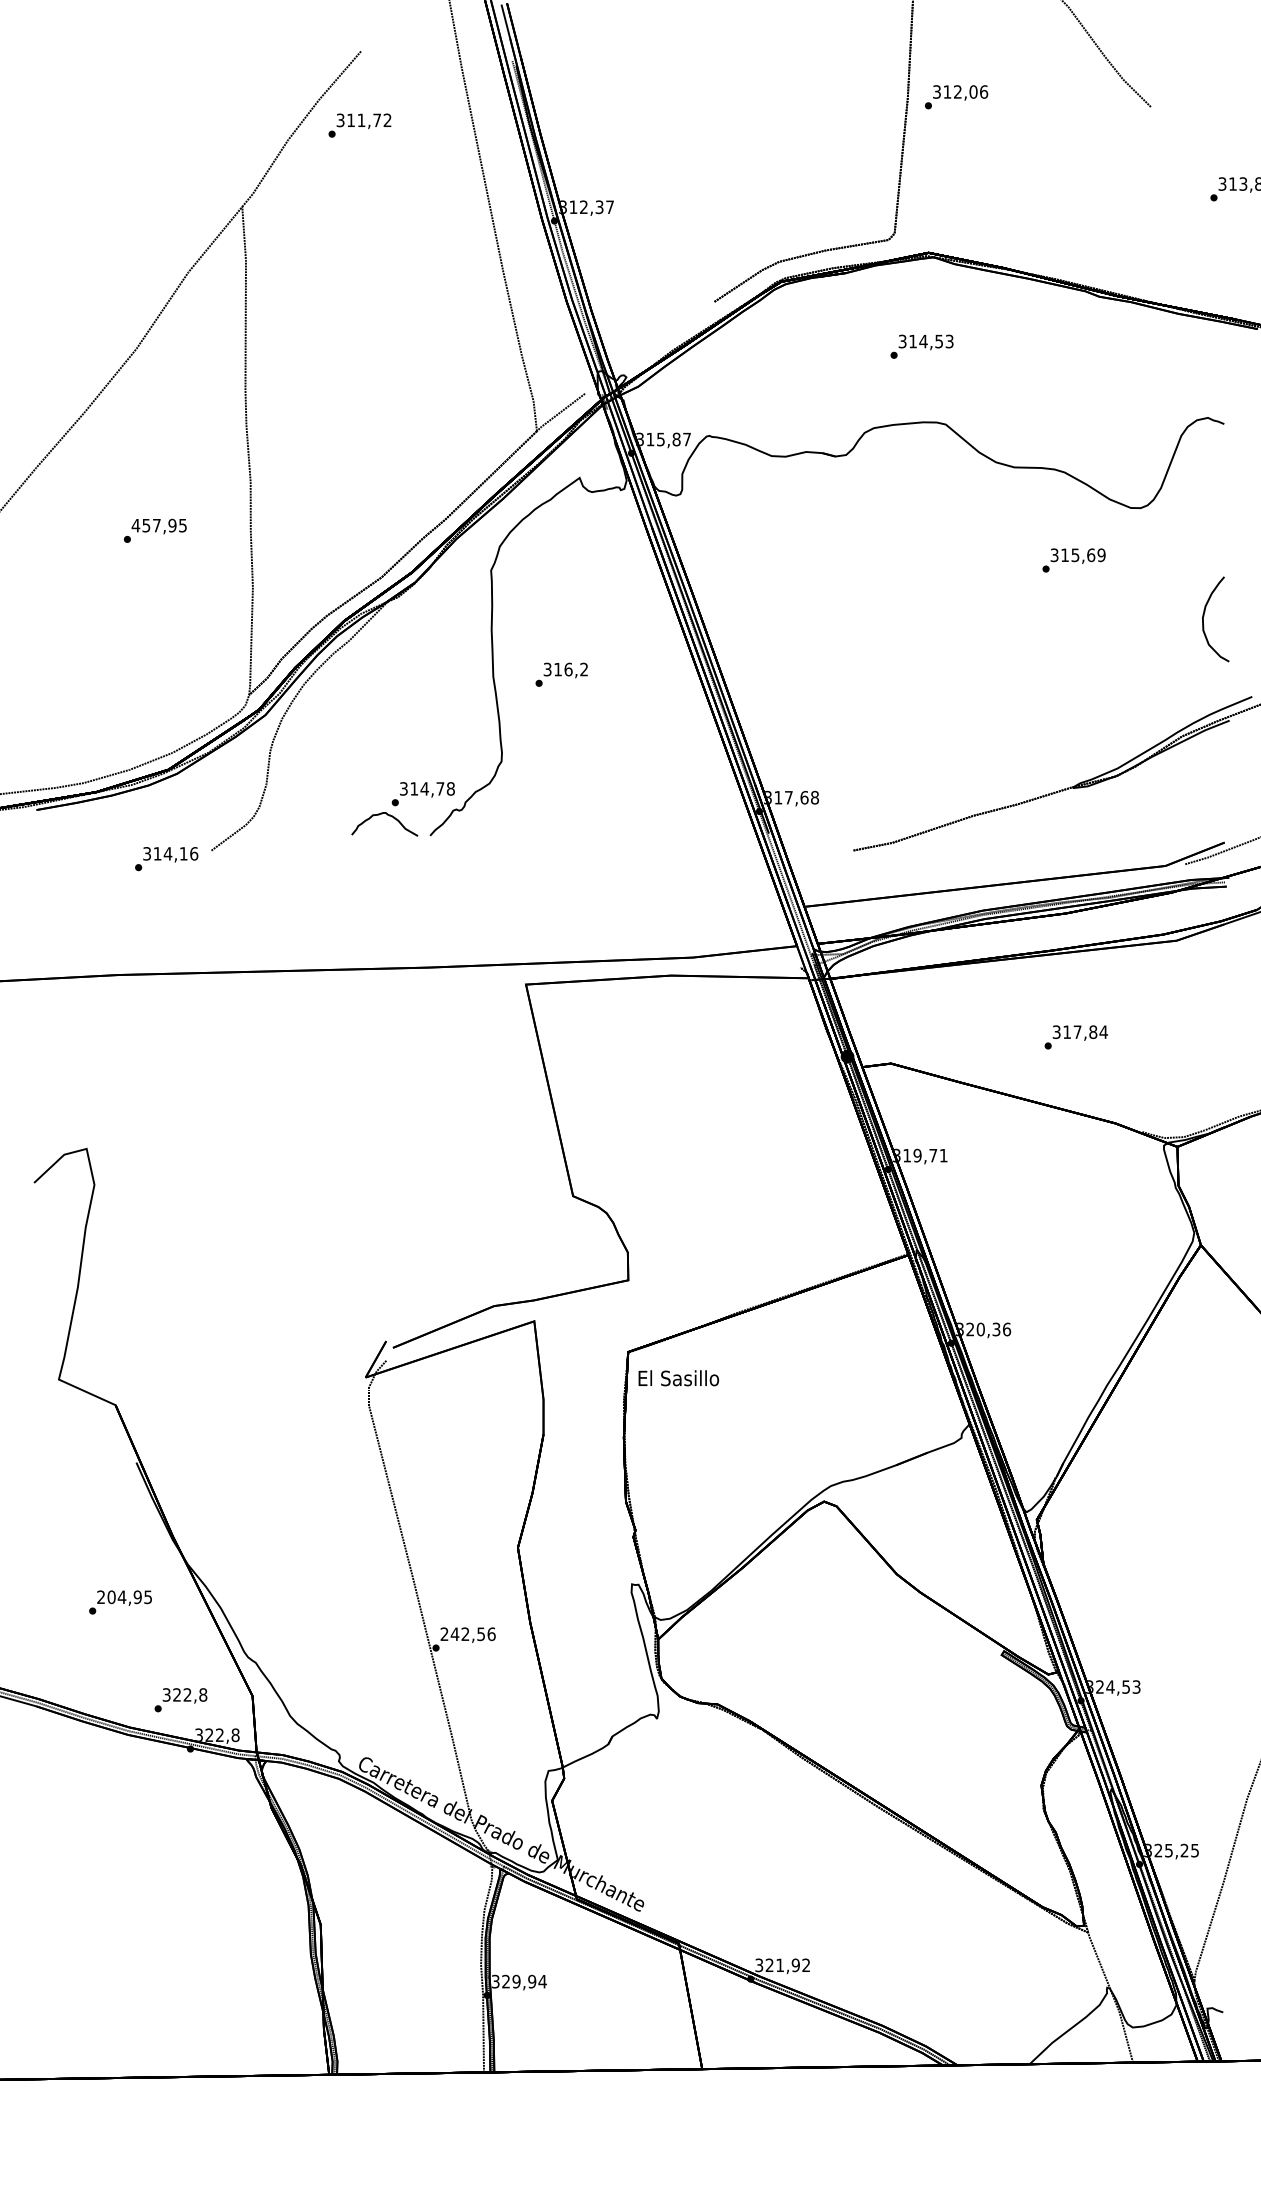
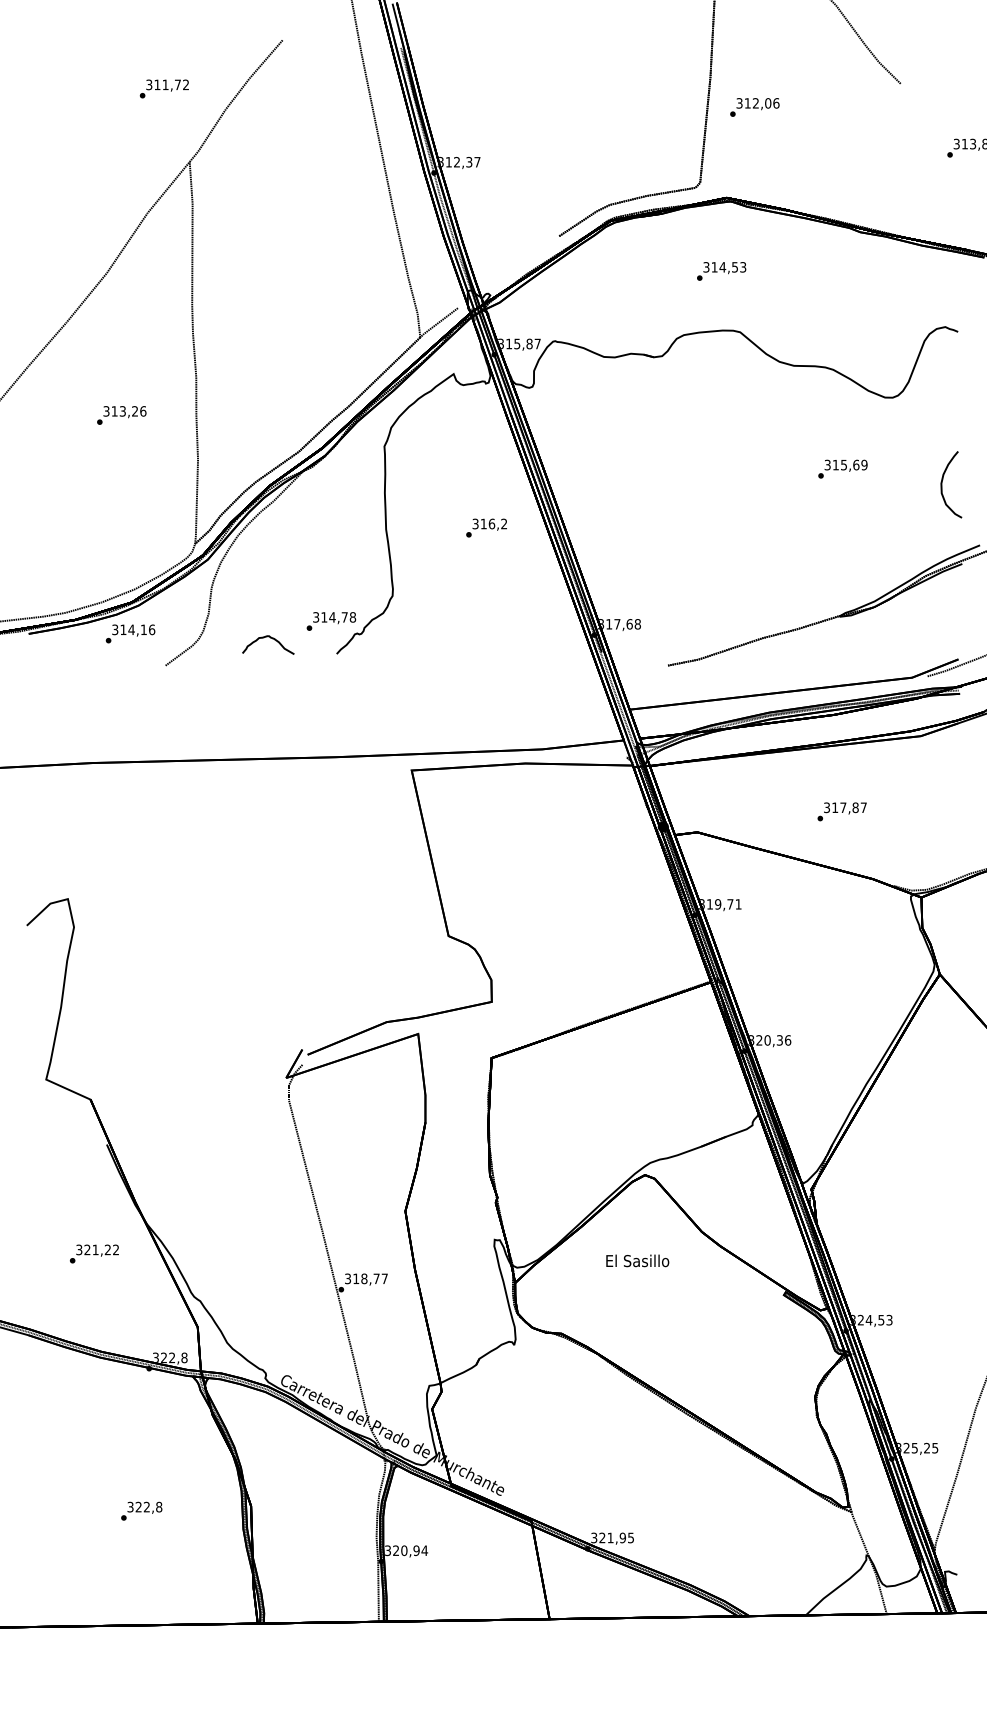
text: (956, 97) -> (754, 107), moved
text: (359, 125) -> (164, 88), moved
text: (159, 525) -> (124, 411), 457,95 -> 313,26
text: (1073, 560) -> (842, 469), moved
text: (561, 674) -> (486, 527), moved
part: (389, 816) -> (272, 638), moved
text: (166, 859) -> (130, 634), moved
text: (1103, 1031) -> (863, 807), 317,84 -> 317,87
text: (678, 1378) -> (637, 1261), moved
text: (124, 1597) -> (97, 1250), 204,95 -> 321,22
text: (467, 1634) -> (365, 1279), 242,56 -> 318,77
text: (180, 1700) -> (141, 1511), moved
text: (806, 1965) -> (631, 1538), 321,92 -> 321,95
text: (516, 1981) -> (404, 1550), 329,94 -> 320,94

